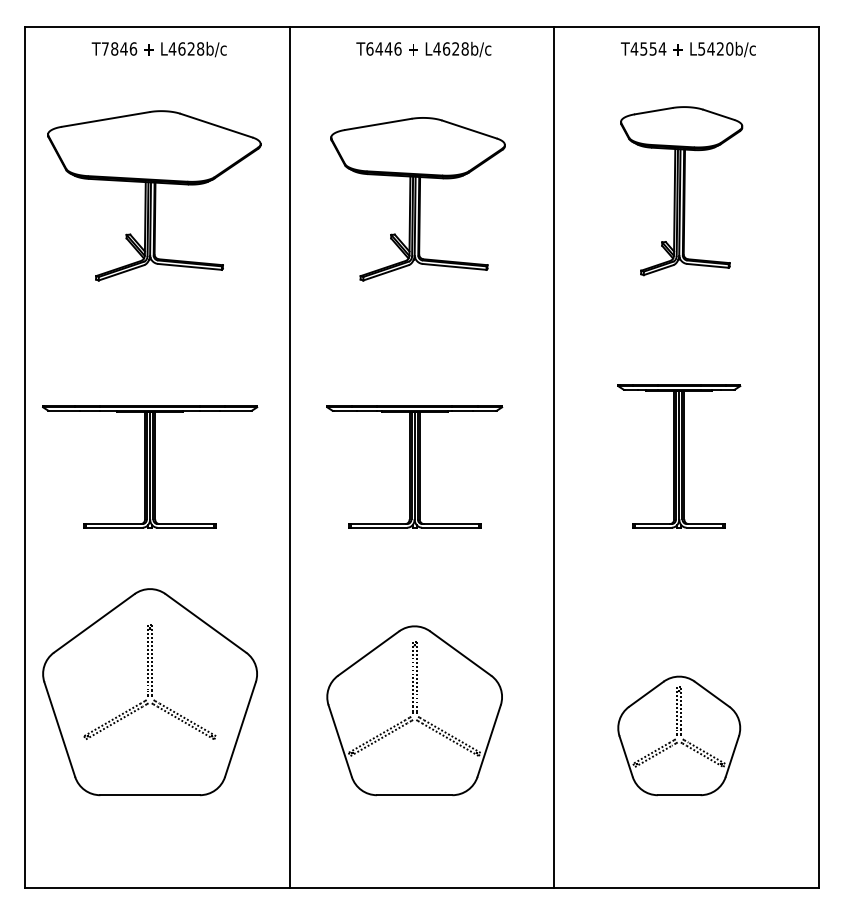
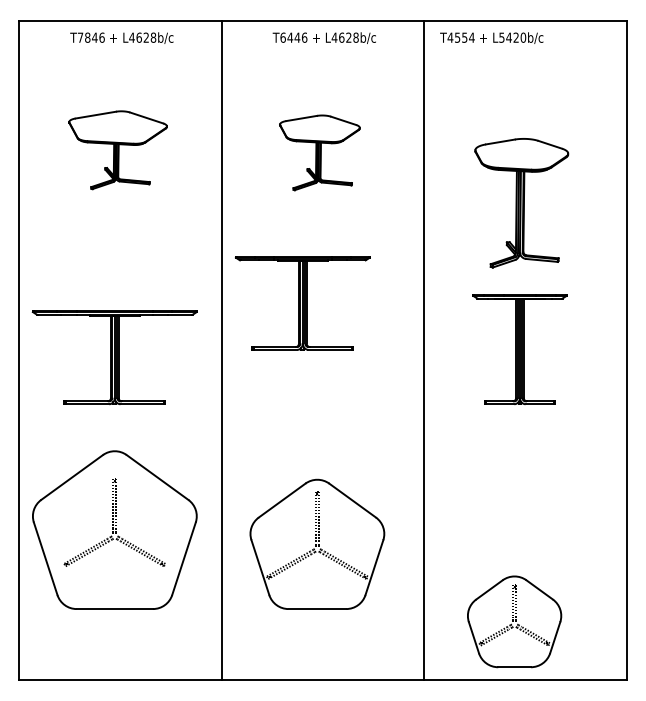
text: (688, 49) -> (491, 38), moved
part: (681, 191) -> (521, 203), moved
part: (154, 195) -> (118, 149), size x0.6
part: (417, 199) -> (319, 152), size x0.6
part: (414, 466) -> (302, 303), moved
part: (679, 735) -> (514, 621), moved

